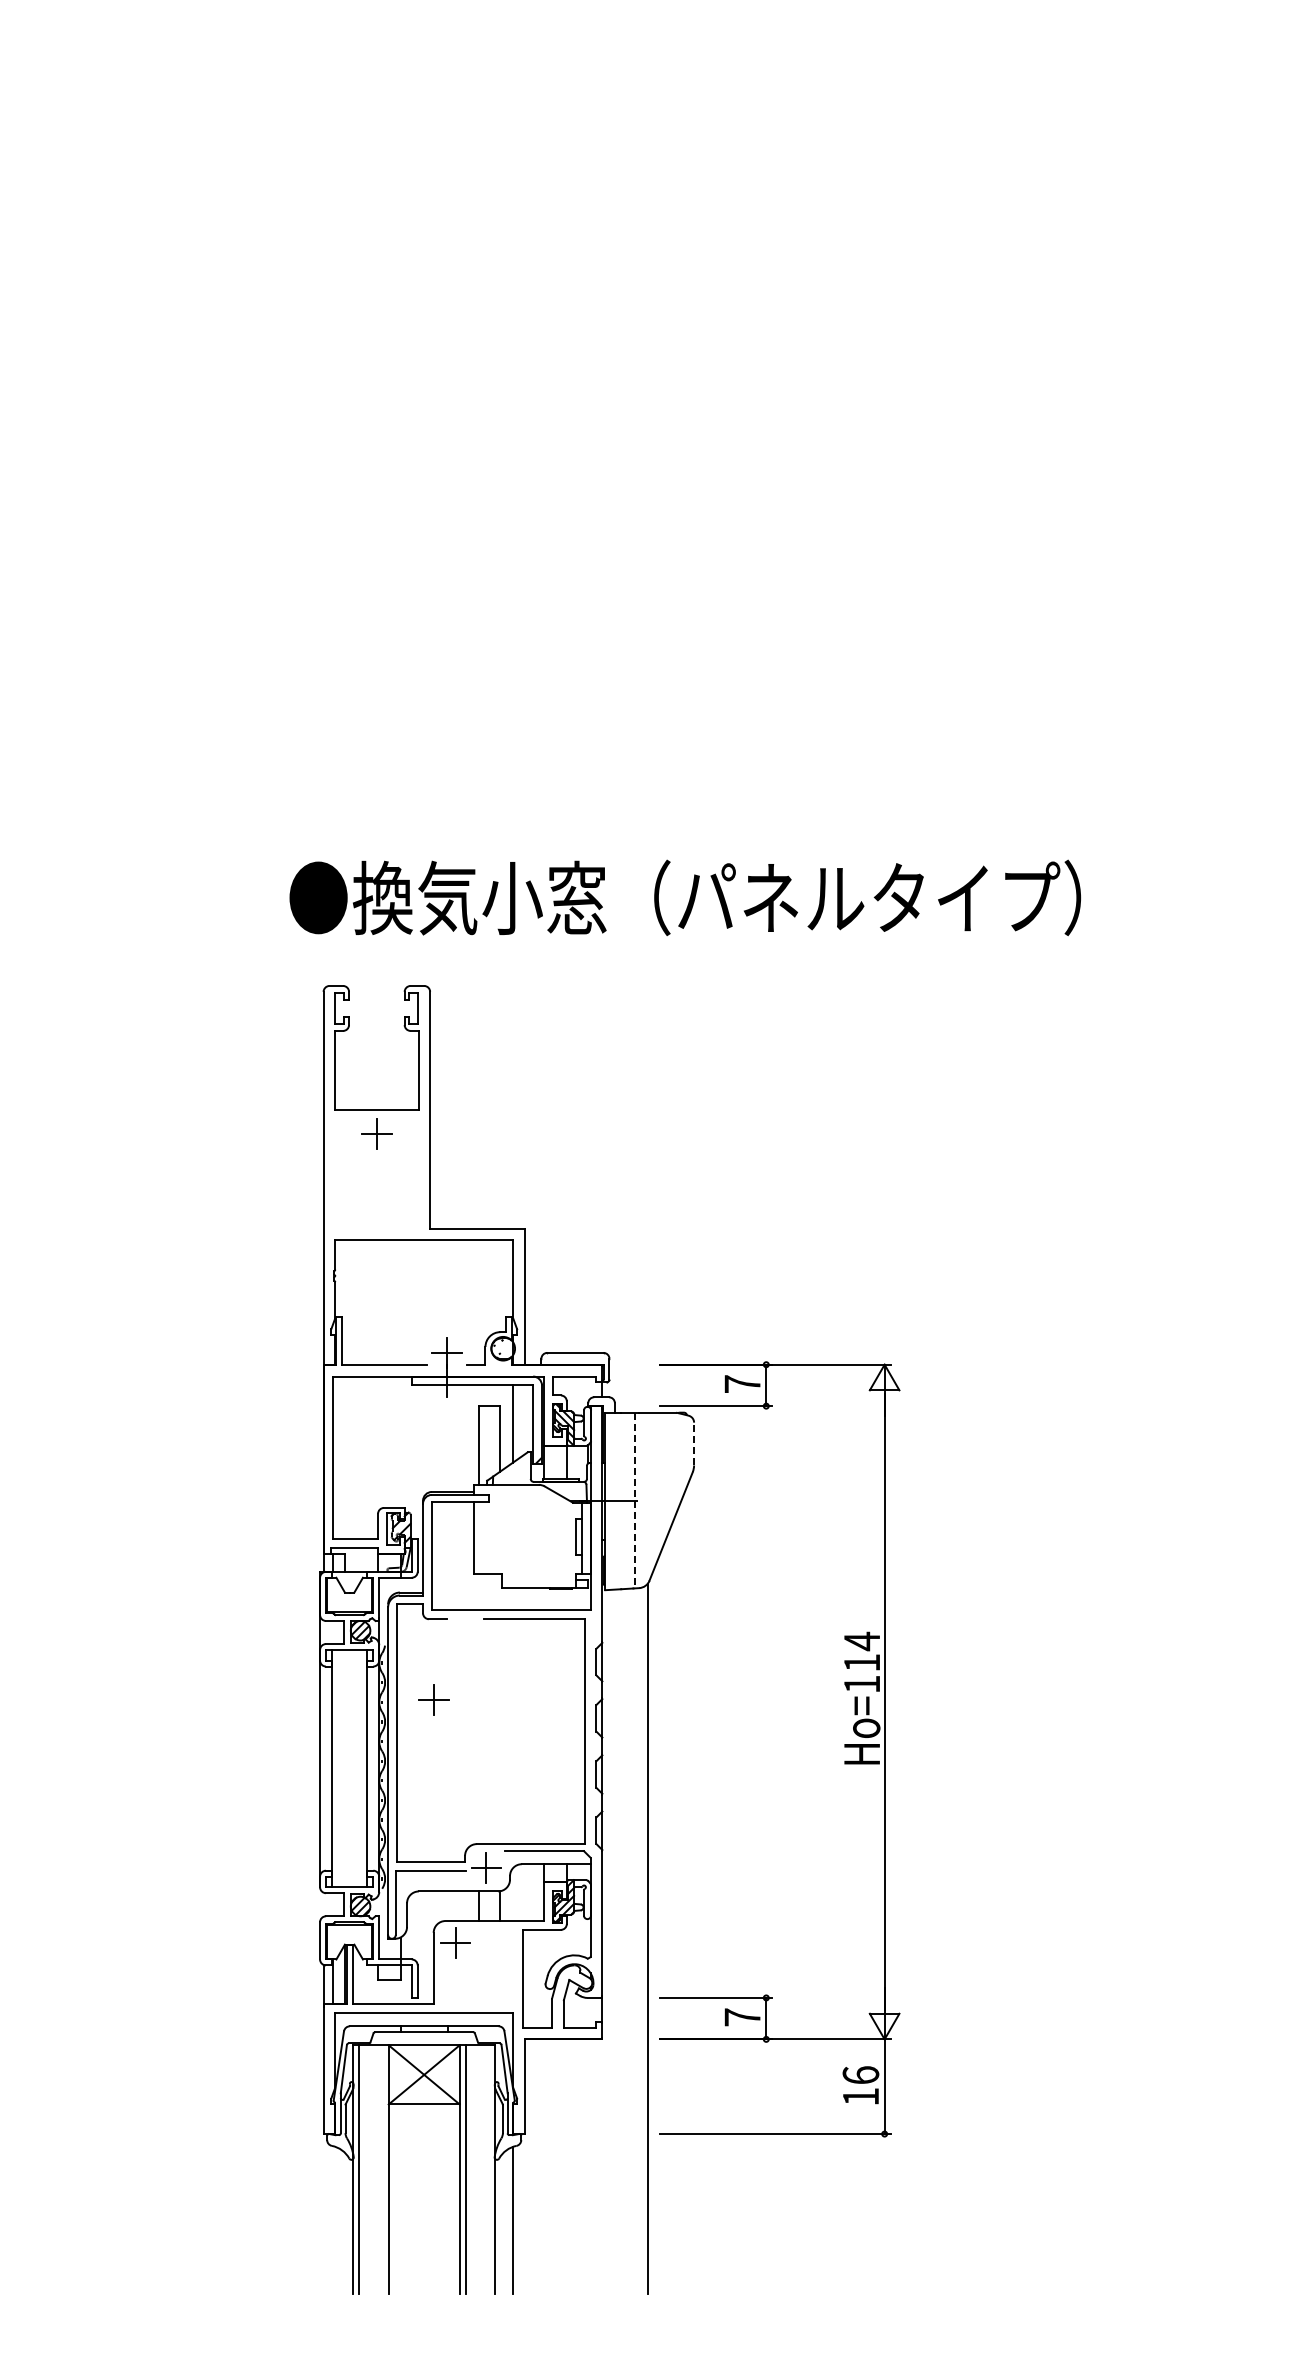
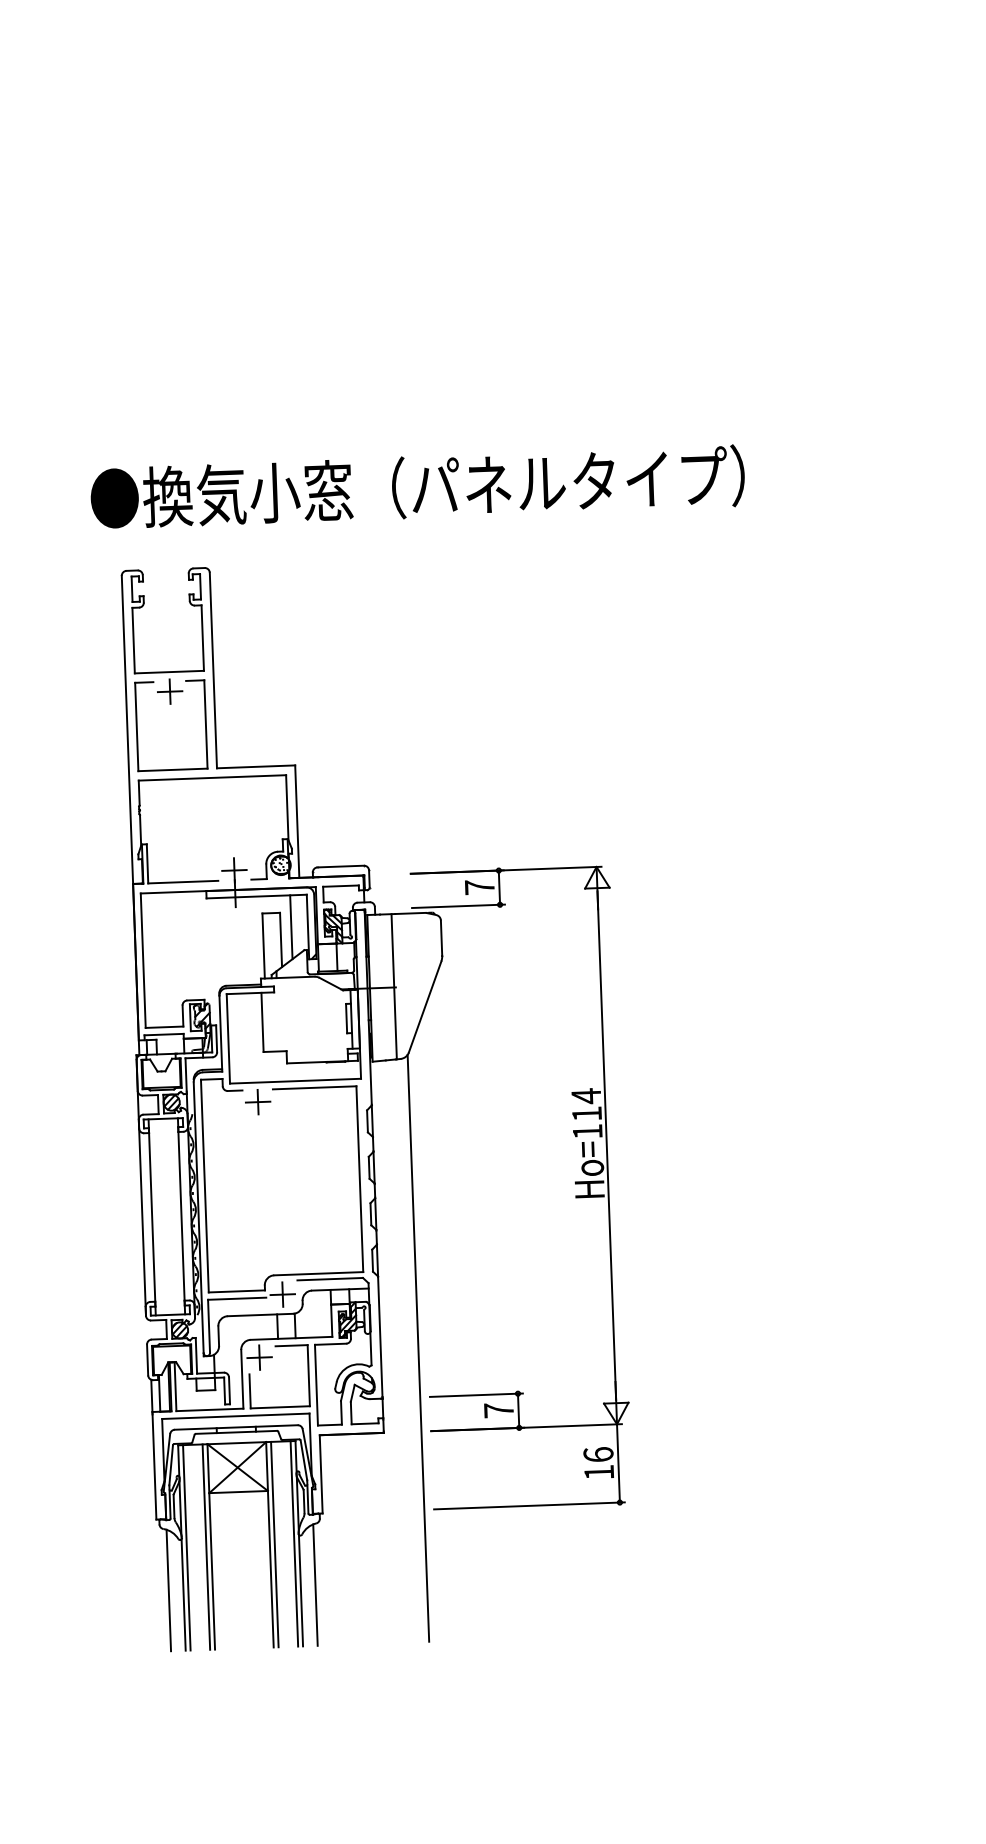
part: (335, 1175) -> (137, 727), added
line: (694, 1443) -> (441, 937), dashed -> solid
line: (634, 1500) -> (394, 986), dashed -> solid
part: (433, 1699) -> (257, 1101), moved
part: (443, 1966) -> (250, 1377), added
line: (382, 2169) -> (206, 1547), added
line: (489, 2169) -> (294, 1543), added
line: (335, 2219) -> (168, 1589), added

